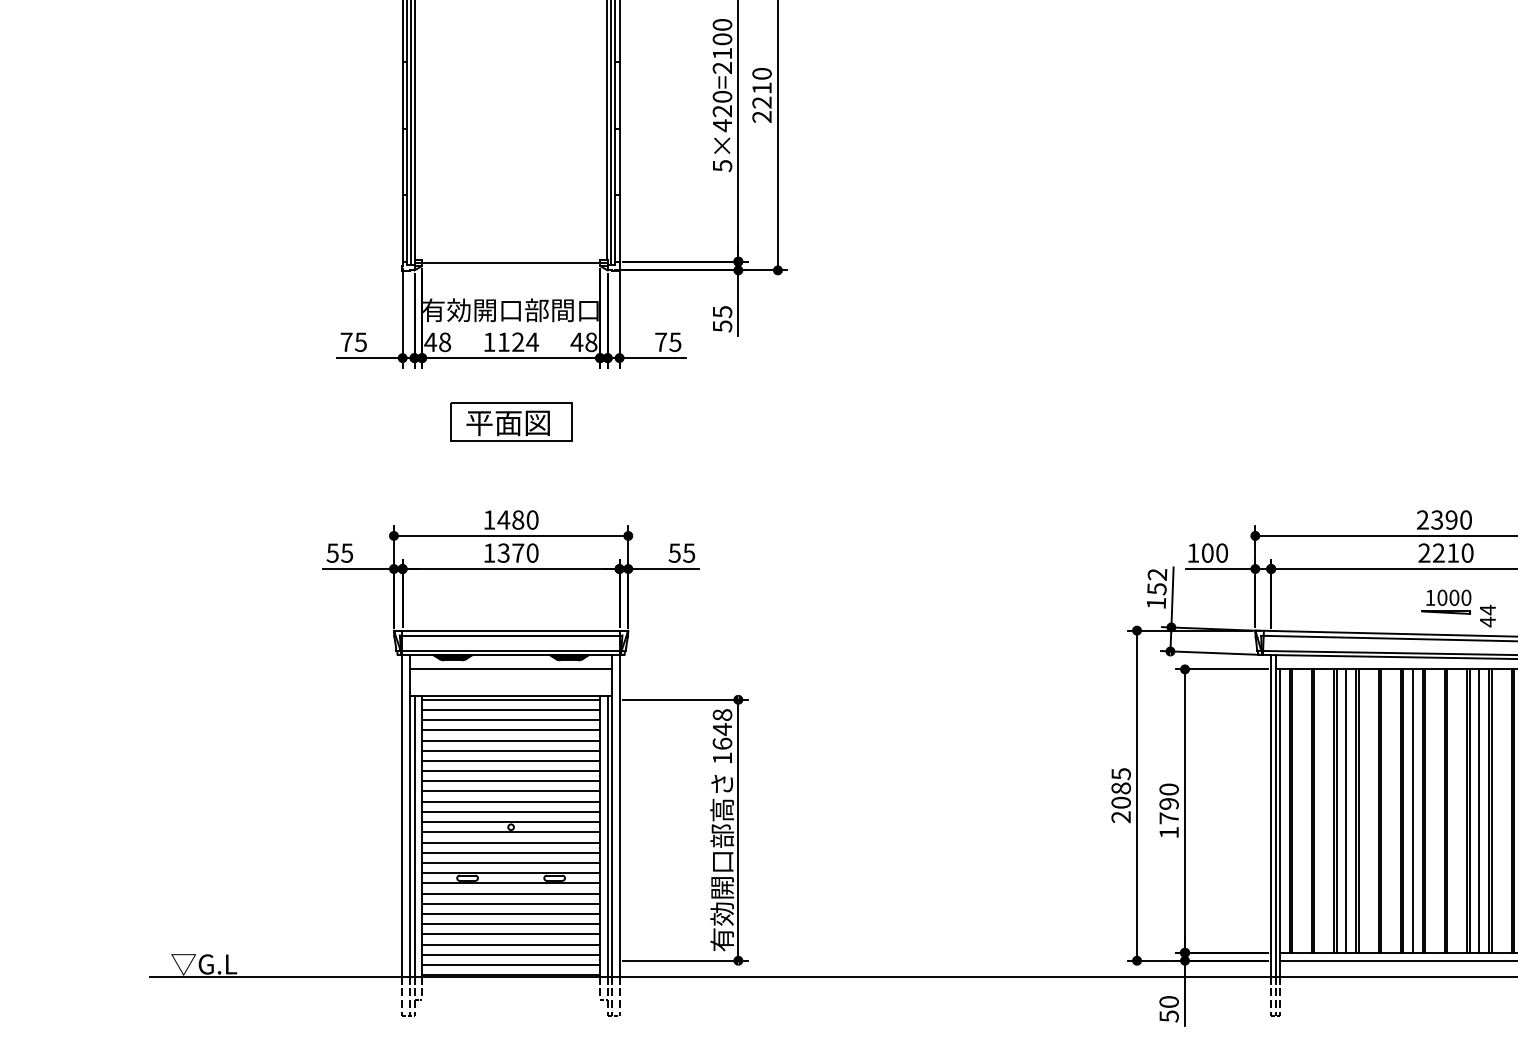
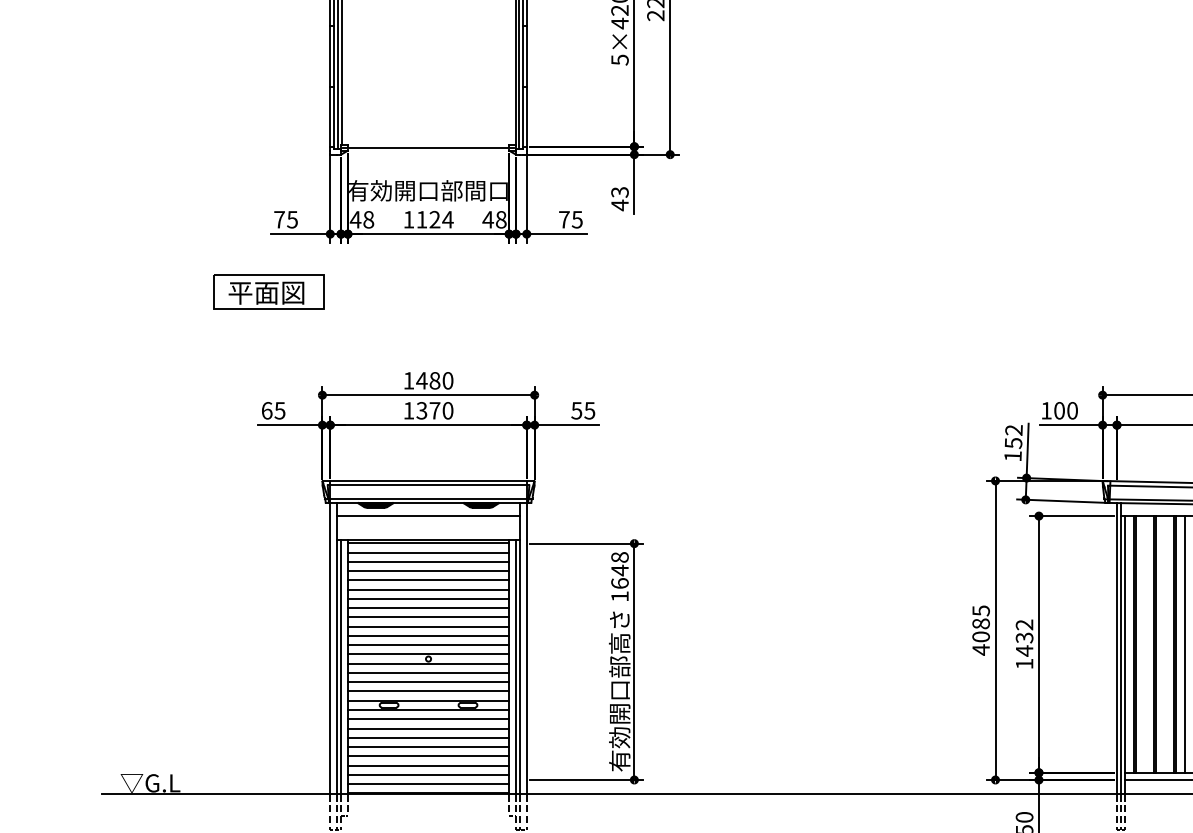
text: (722, 319) -> (620, 199), 55 -> 43
part: (511, 421) -> (269, 291), moved
text: (332, 552) -> (266, 410), 55 -> 65
text: (1168, 803) -> (1024, 637), 1790 -> 1432
text: (1120, 816) -> (980, 649), 2085 -> 4085

